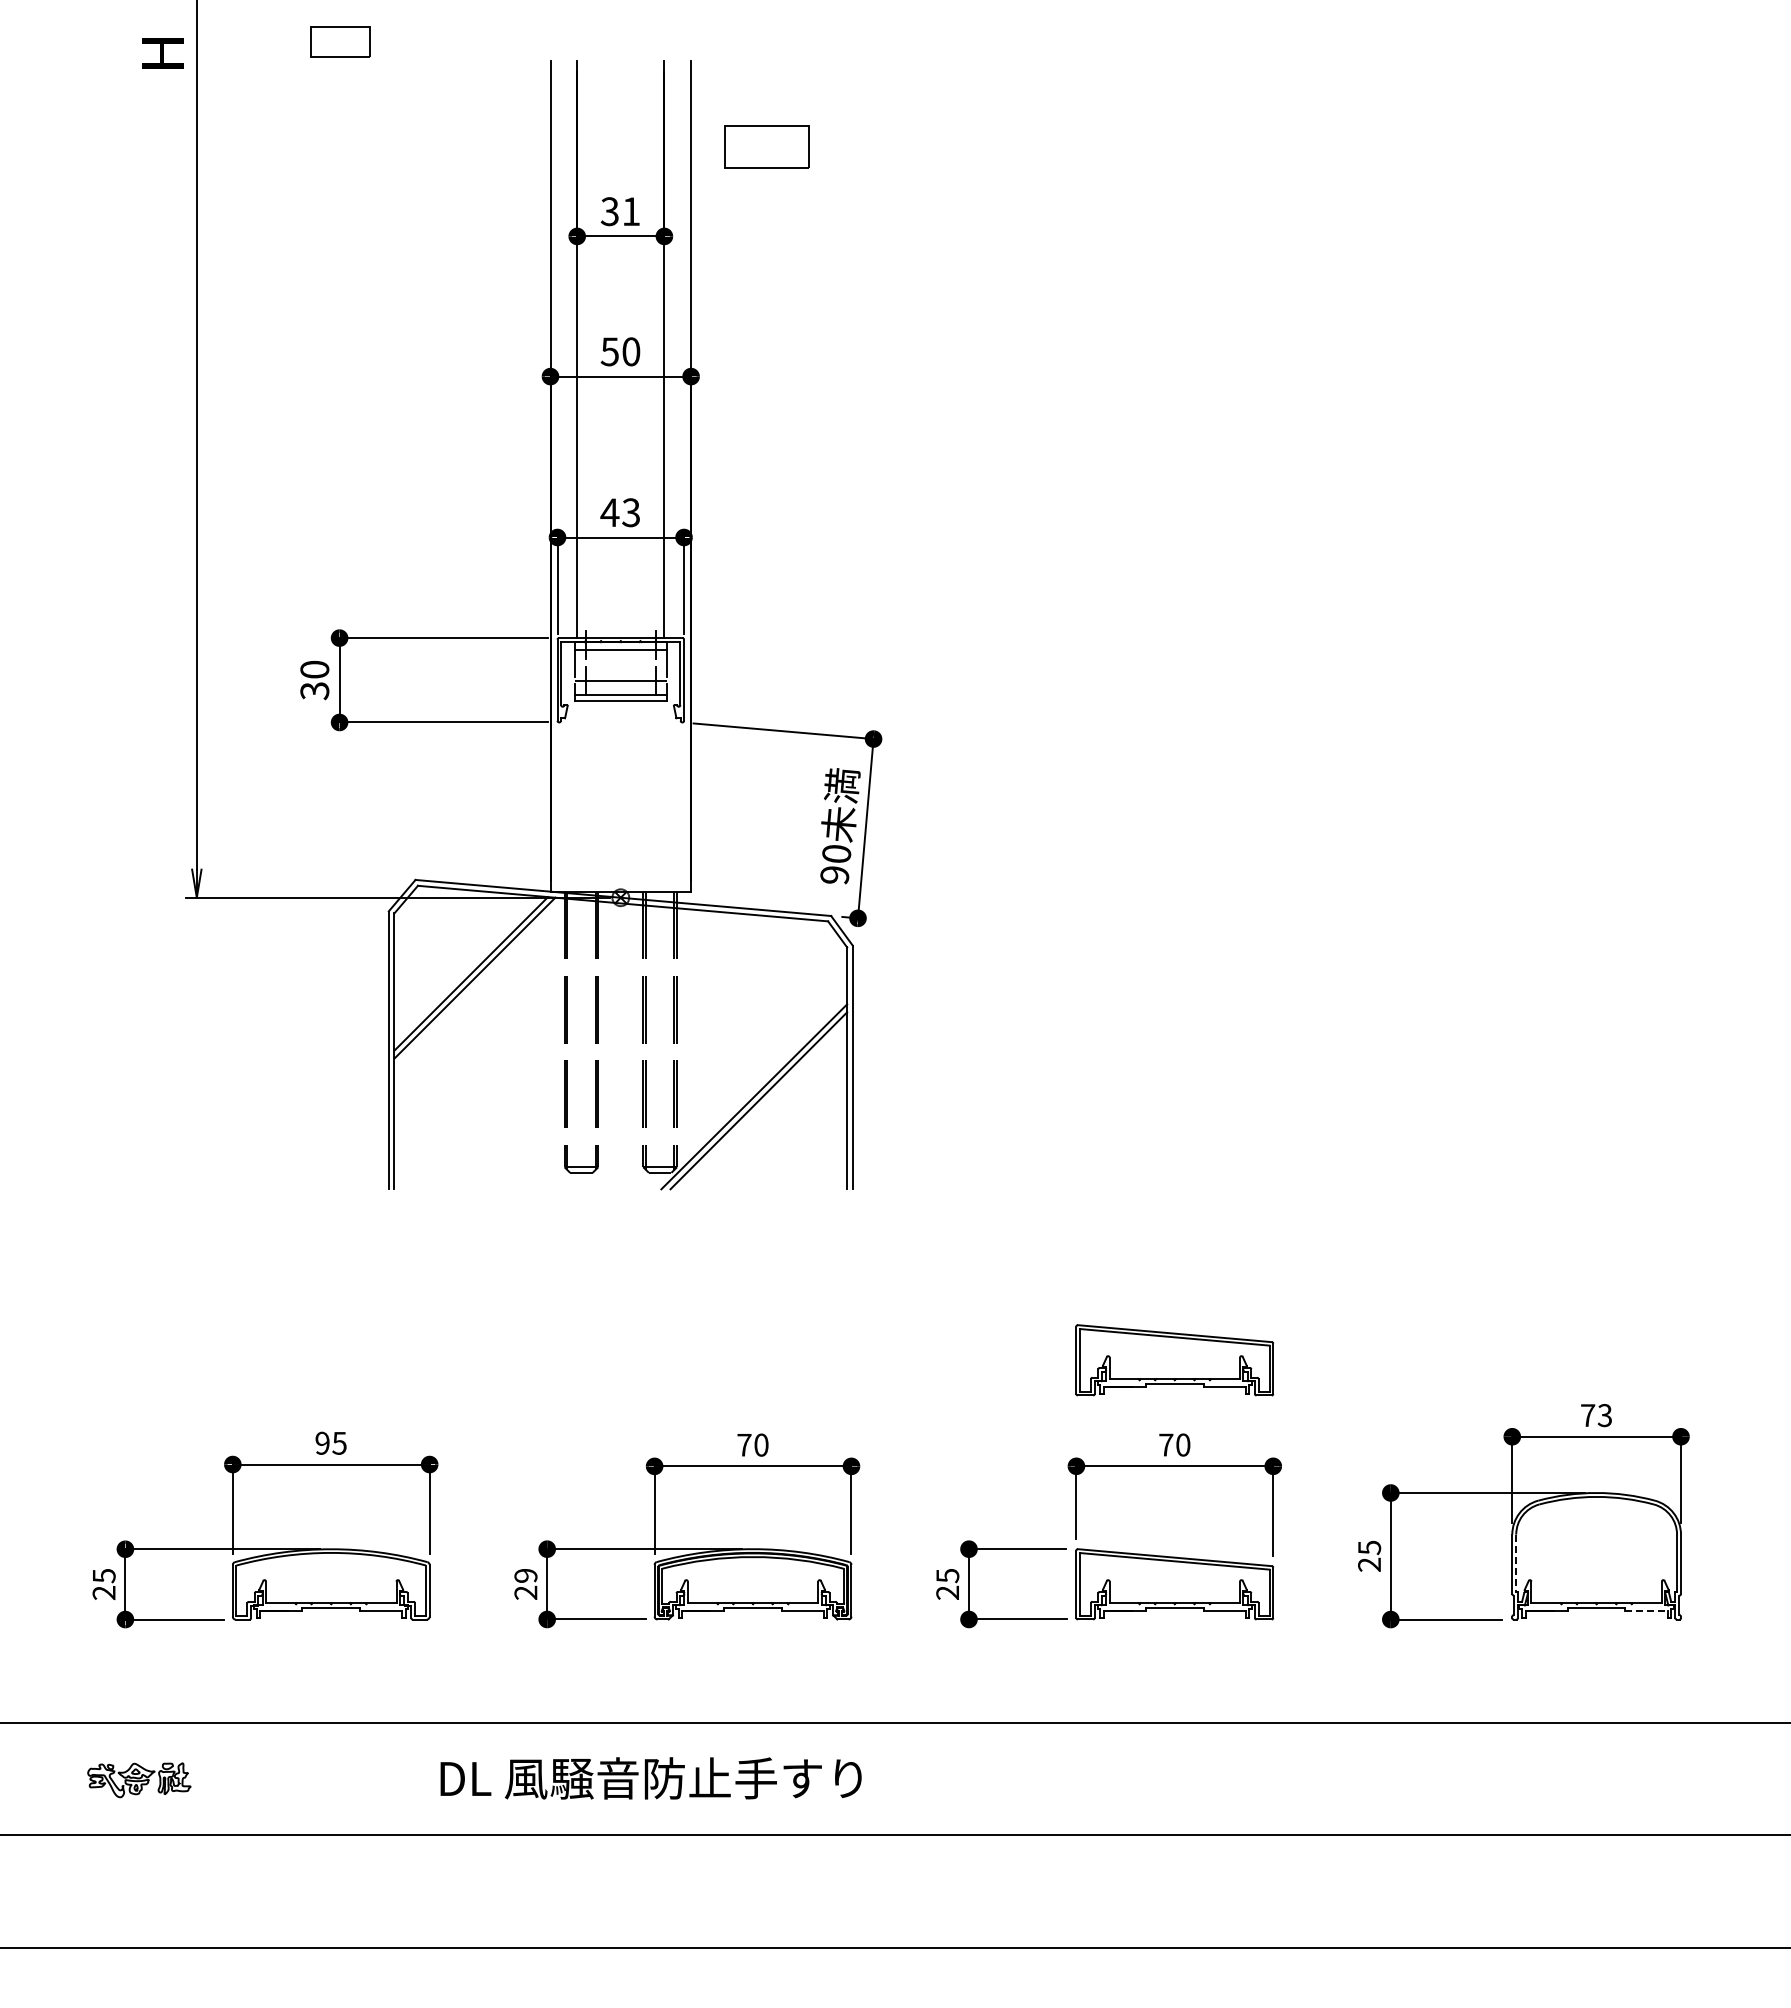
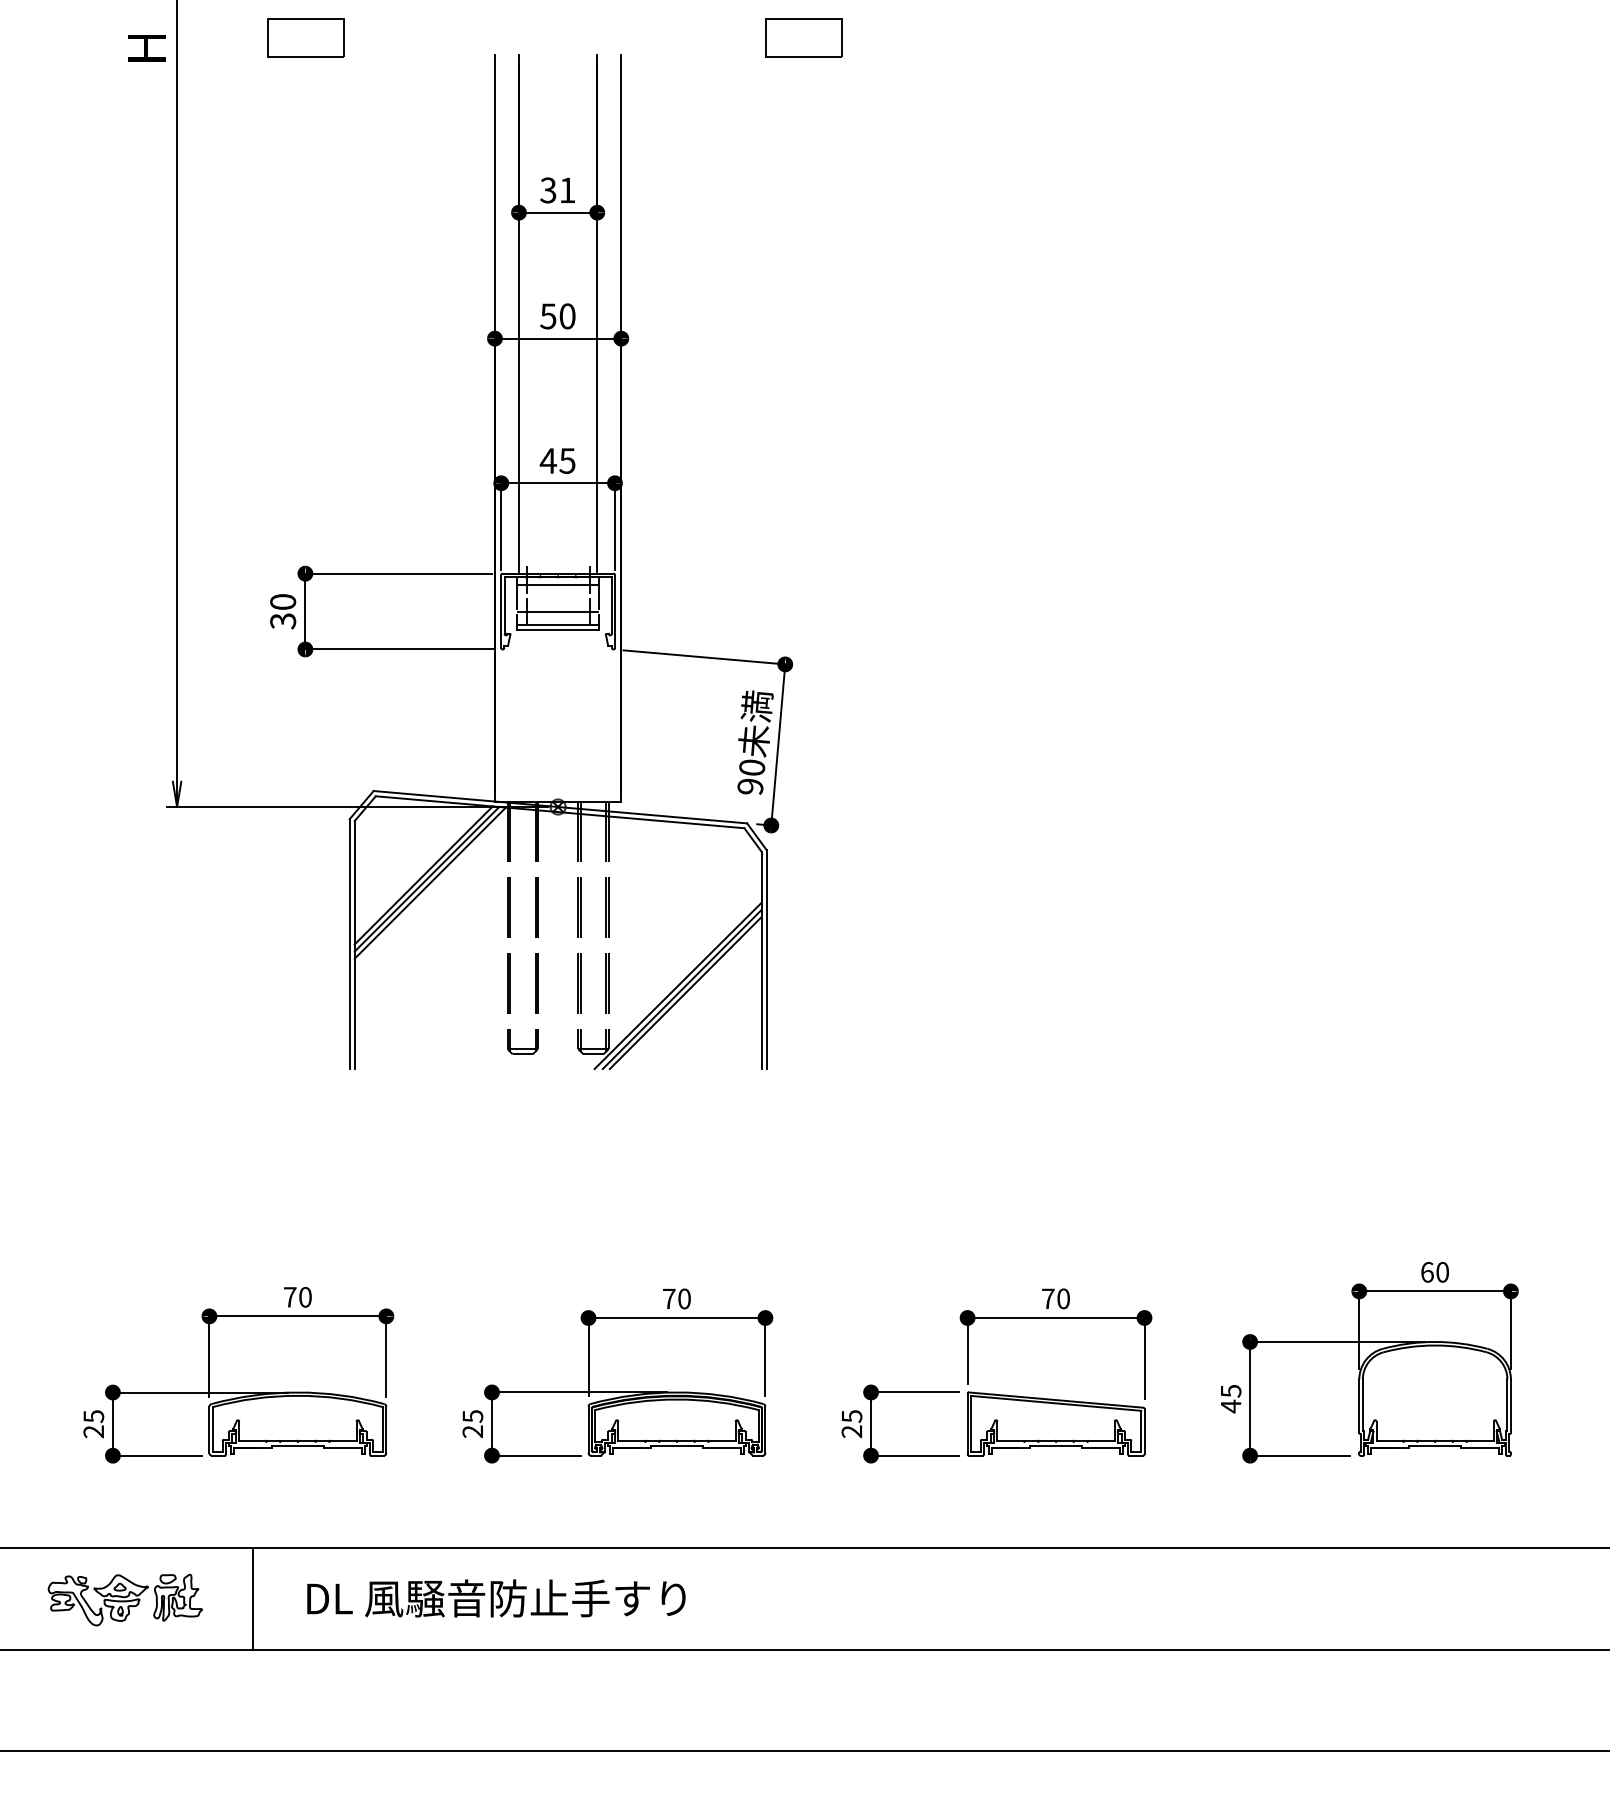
part: (339, 41) -> (305, 37), size x1.43
part: (766, 146) -> (803, 37), moved
text: (631, 512) -> (567, 460), 43 -> 45
line: (478, 982) -> (430, 883), added
line: (762, 1104) -> (685, 992), added
part: (1174, 1360) -> (1055, 1222), removed
text: (1596, 1415) -> (1434, 1272), 73 -> 60
text: (330, 1442) -> (297, 1296), 95 -> 70
line: (1516, 1563) -> (1363, 1405), dashed -> solid
text: (1369, 1564) -> (1230, 1406), 25 -> 45
text: (525, 1576) -> (472, 1417), 29 -> 25
line: (1647, 1611) -> (1480, 1448), dashed -> solid
line: (280, 1778) -> (252, 1598), added
text: (650, 1778) -> (495, 1598), moved
part: (139, 1780) -> (125, 1600), size x1.67

